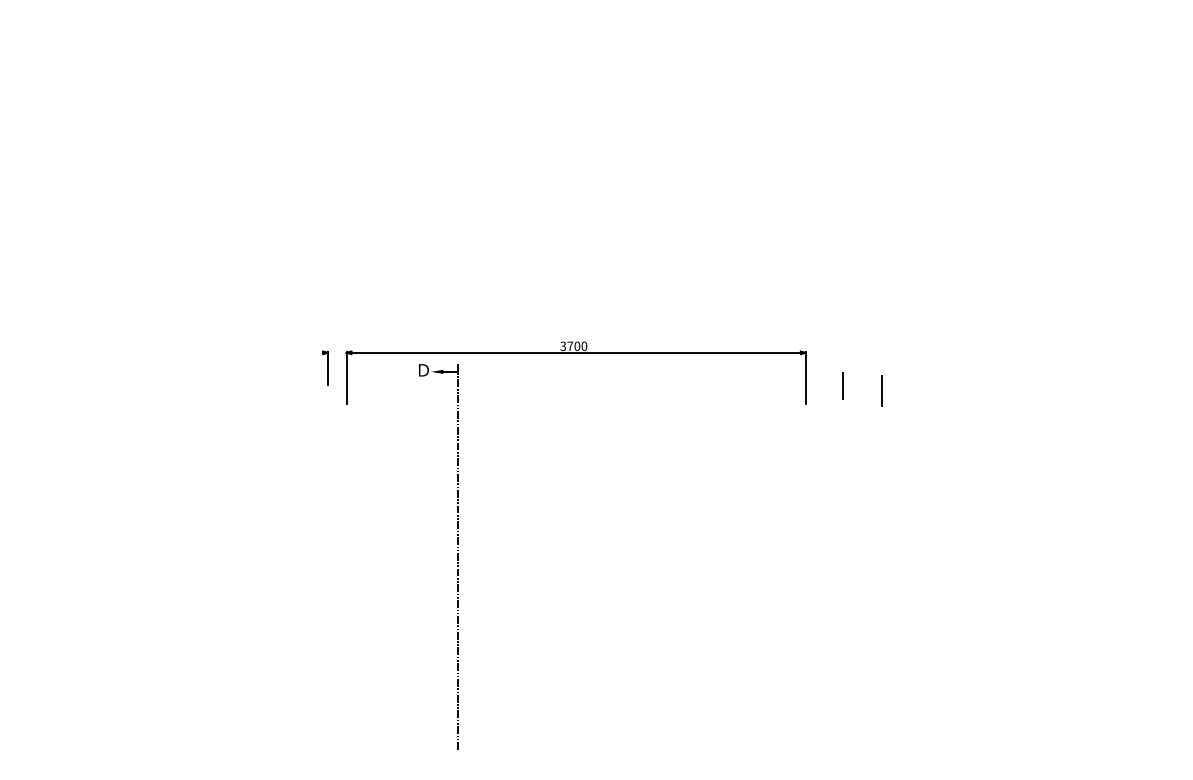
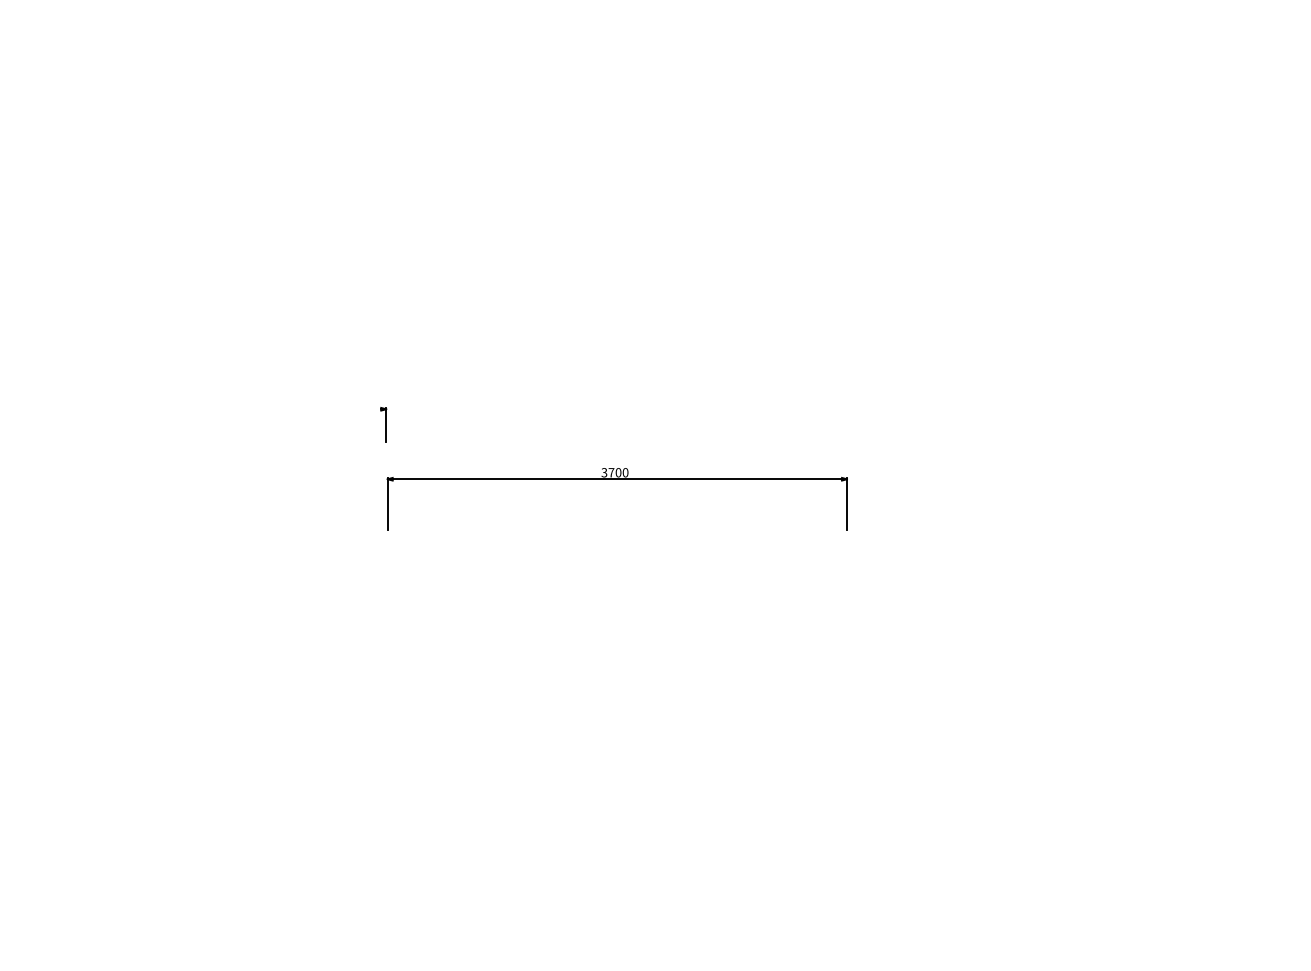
part: (325, 368) -> (383, 424), moved
line: (843, 386) -> (884, 512), removed
line: (882, 391) -> (923, 517), removed
part: (457, 555) -> (498, 681), removed

